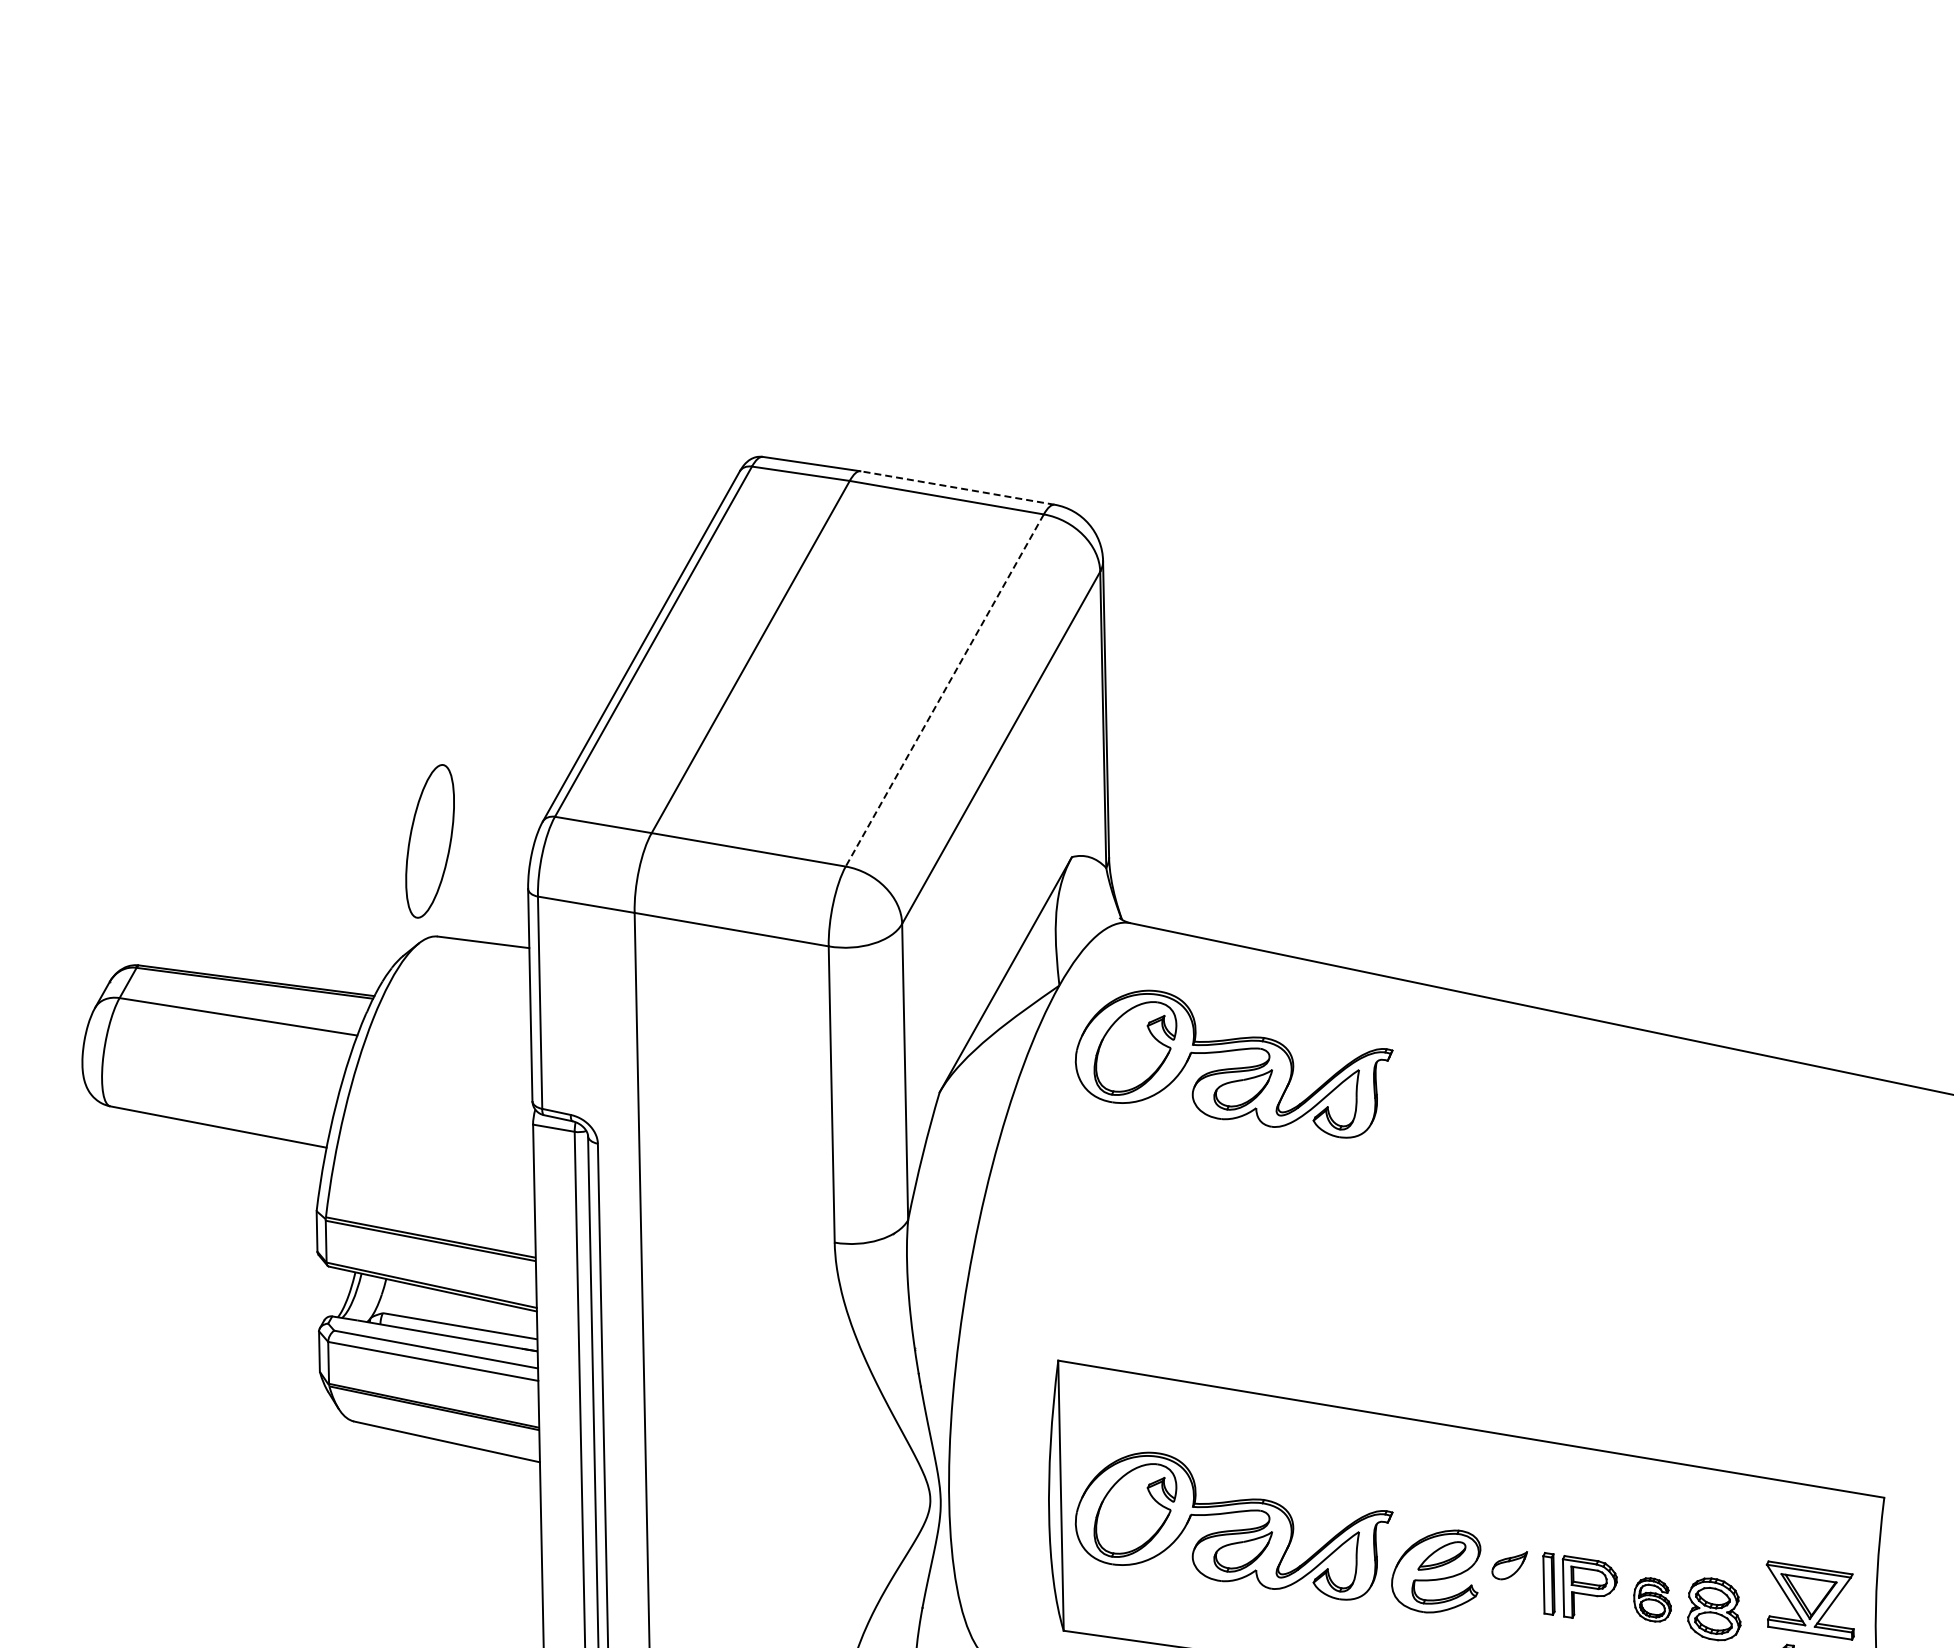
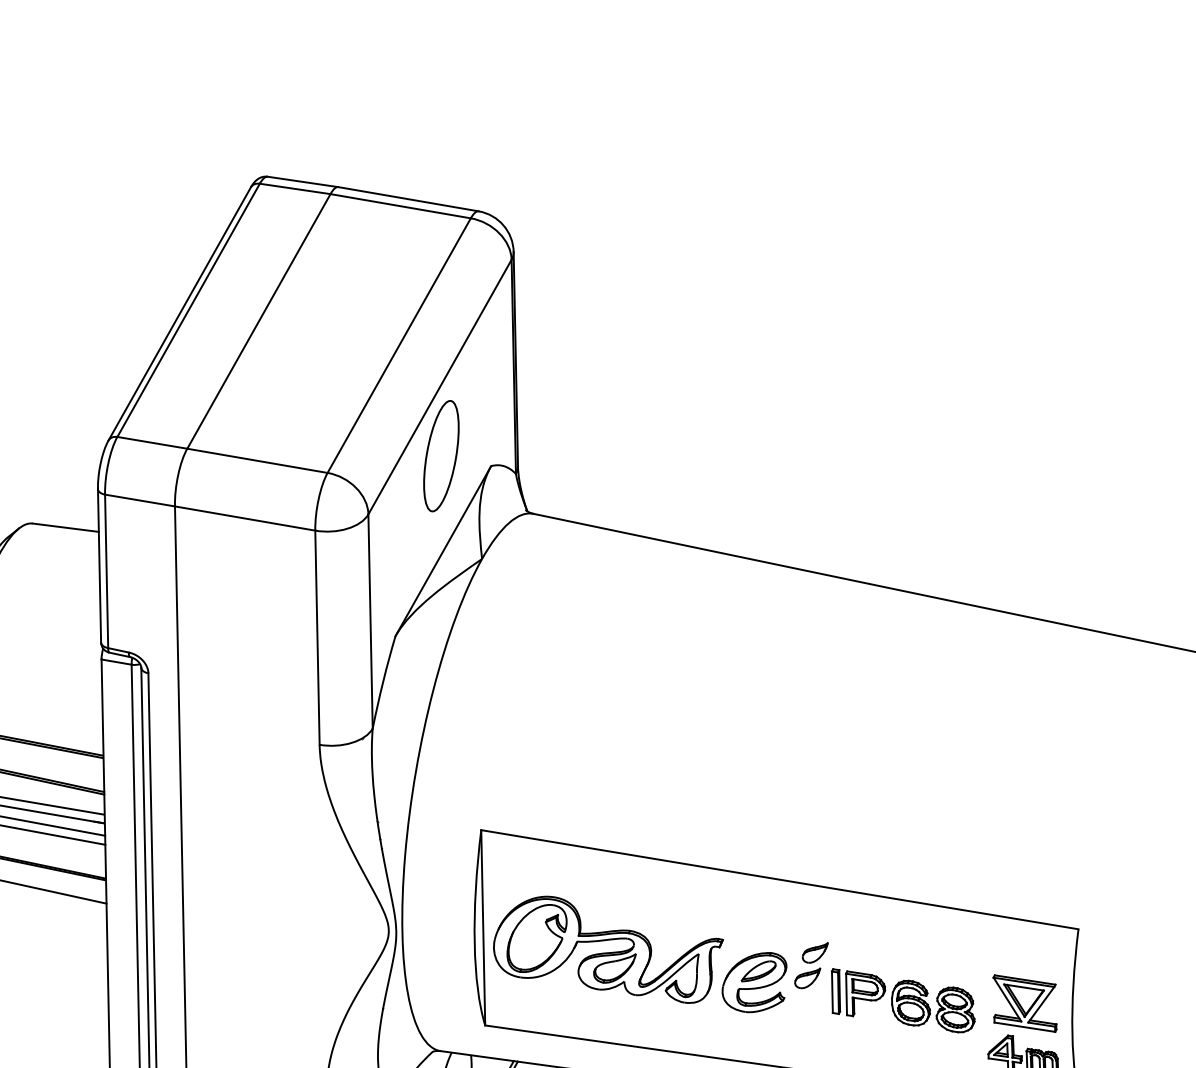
line: (957, 487) -> (408, 198), dashed -> solid
line: (944, 690) -> (399, 345), dashed -> solid
part: (429, 841) -> (440, 456), moved
part: (1233, 1063) -> (607, 615), removed
part: (1520, 1529) -> (815, 952), added
part: (1652, 1599) -> (910, 1002), size x1.43

